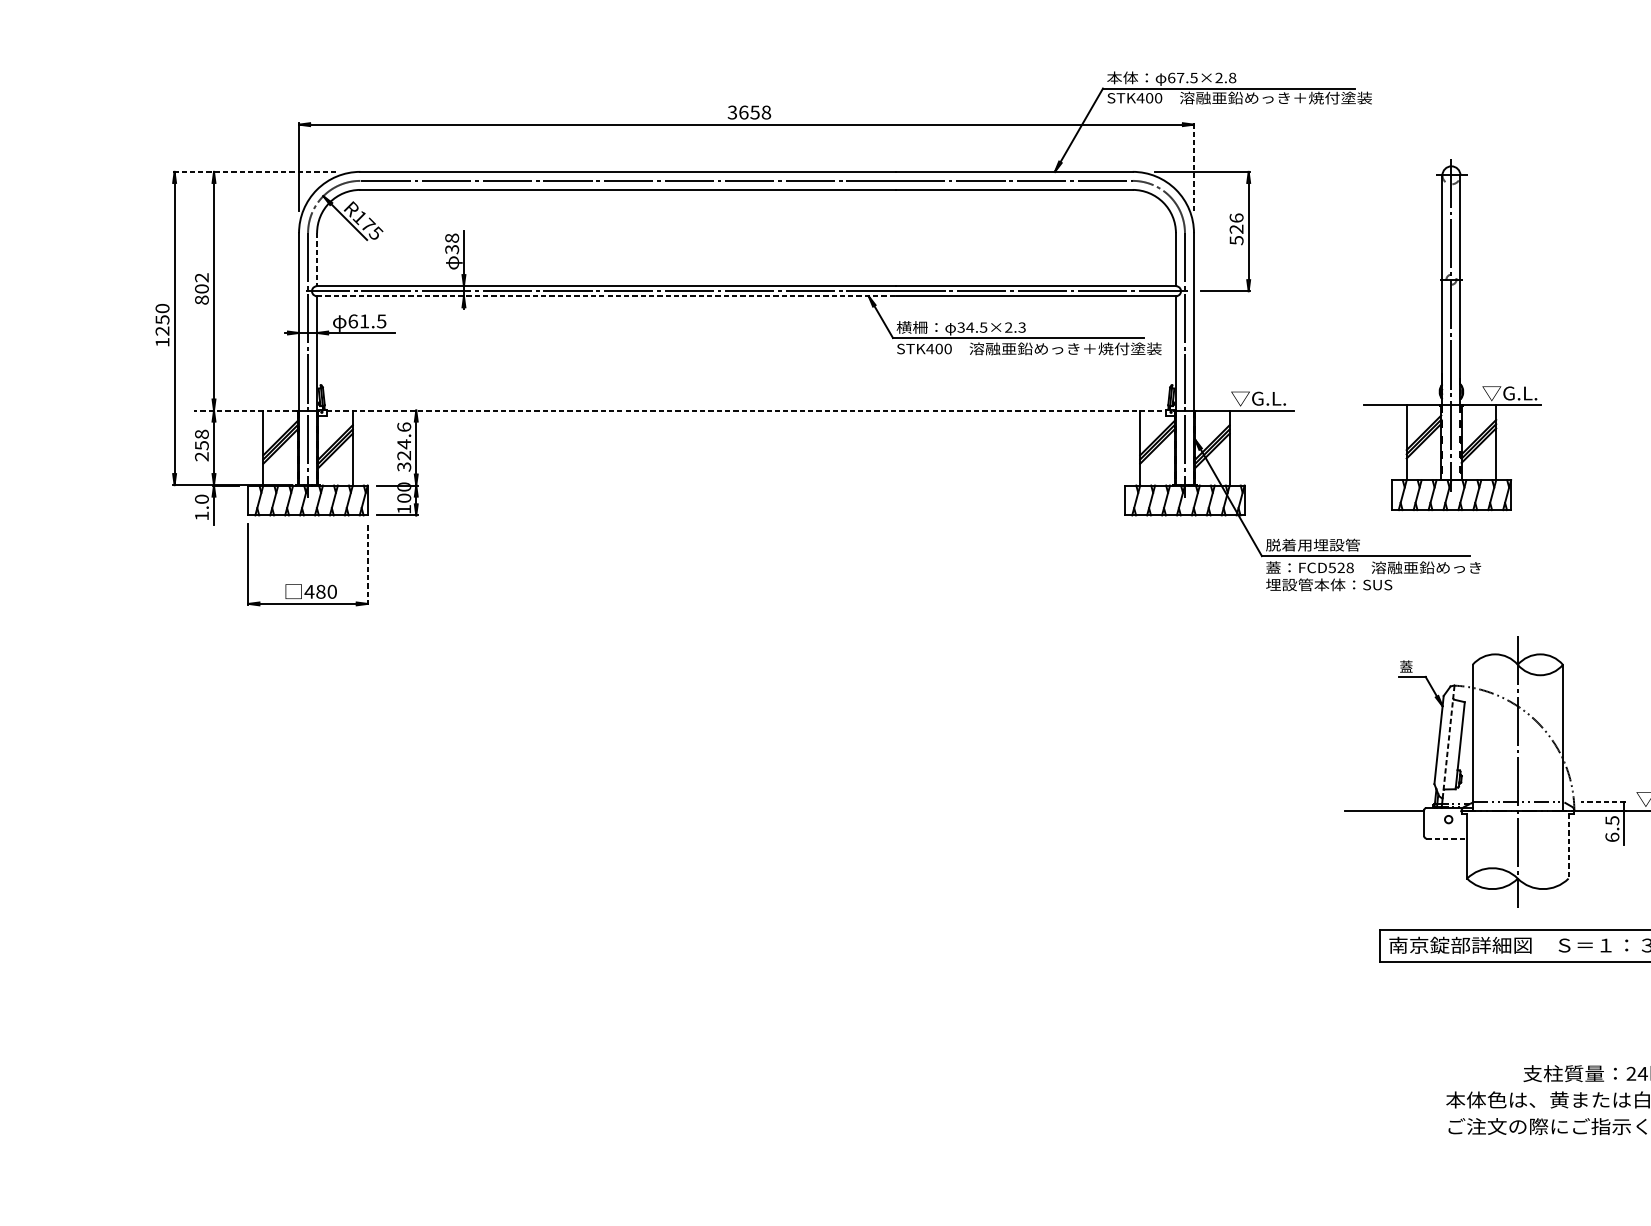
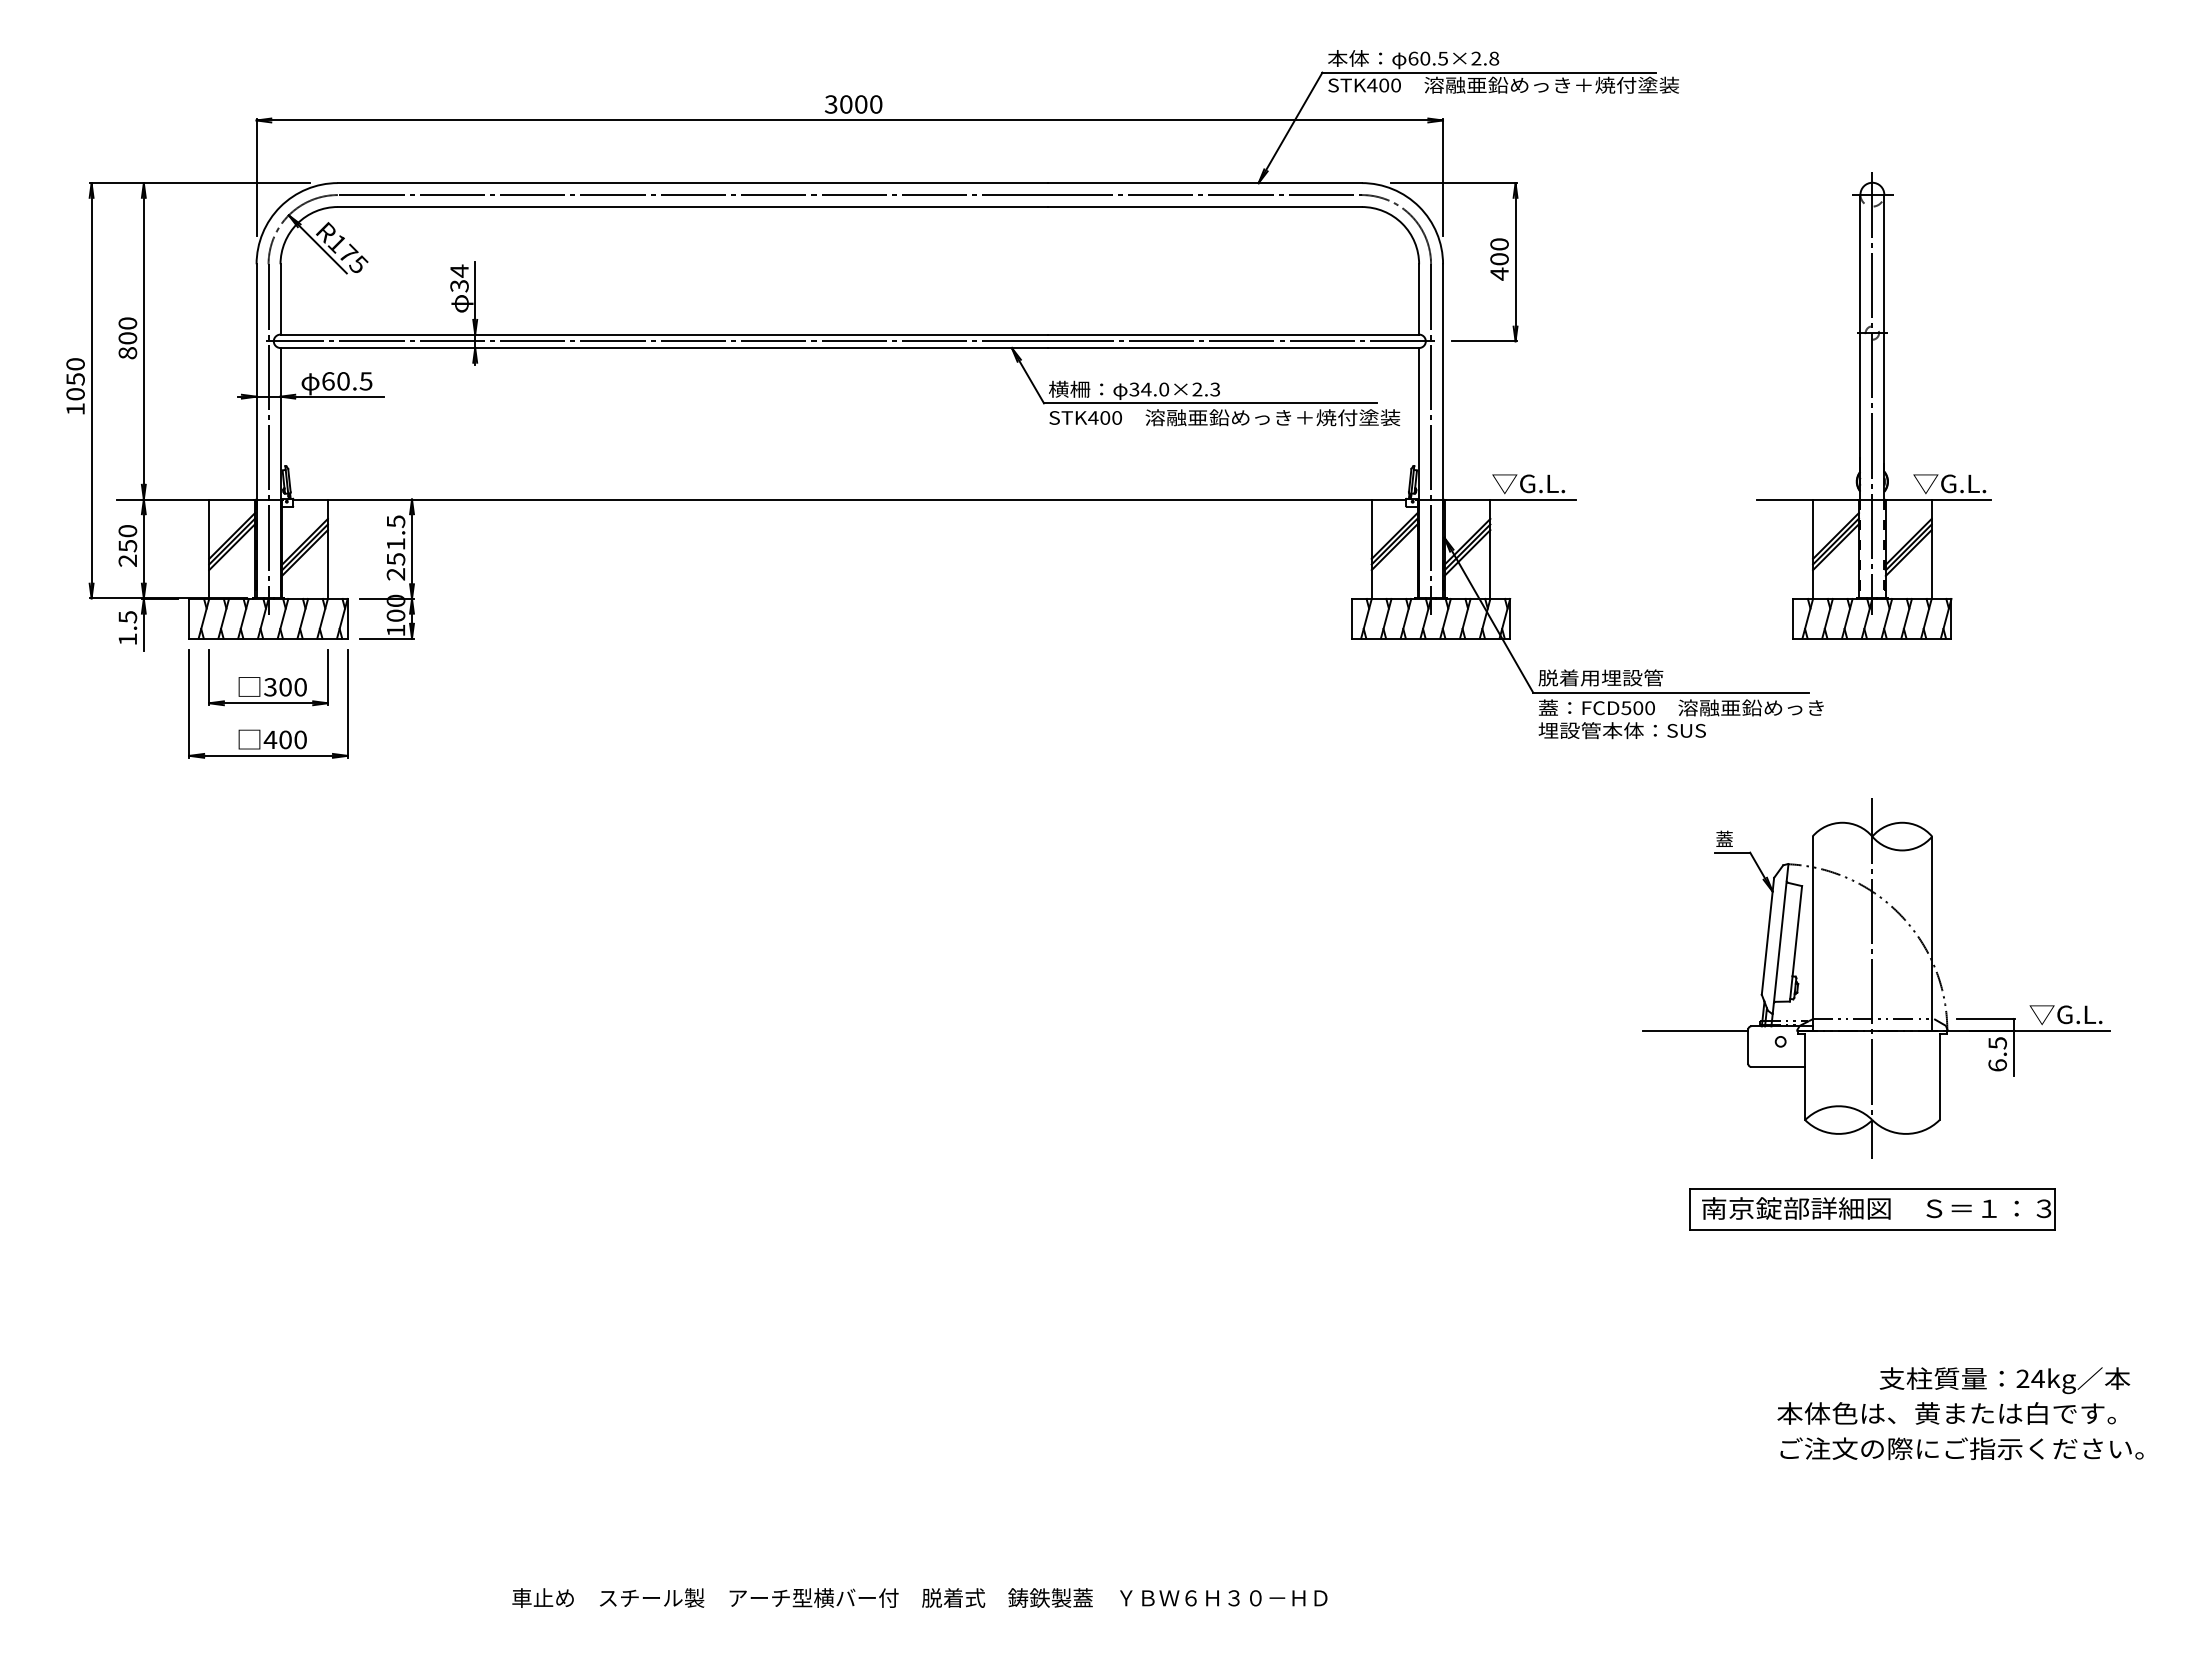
text: (1180, 77) -> (1425, 58), 67.5×2.8 -> 60.5×2.8
text: (755, 112) -> (861, 104), 3658 -> 3000
line: (1194, 167) -> (1443, 177), dashed -> solid
line: (256, 172) -> (200, 183), dashed -> solid
text: (1236, 229) -> (1499, 259), 526 -> 400
text: (452, 237) -> (459, 270), 38 -> 34
line: (317, 259) -> (280, 299), dashed -> solid
text: (201, 277) -> (127, 323), 802 -> 800
line: (606, 296) -> (664, 348), dashed -> solid
text: (364, 321) -> (343, 381), 61.5 -> 60.5
text: (983, 327) -> (1164, 389), 34.5×2.3 -> 34.0×2.3
text: (162, 331) -> (75, 394), 1250 -> 1050
part: (1452, 334) -> (1873, 405), moved
line: (244, 410) -> (184, 499), dashed -> solid
line: (747, 410) -> (850, 499), dashed -> solid
text: (201, 434) -> (127, 531), 258 -> 250
text: (403, 446) -> (395, 547), 324.6 -> 251.5
text: (201, 499) -> (127, 617), 1.0 -> 1.5
part: (308, 544) -> (268, 677), added
line: (367, 564) -> (347, 703), dashed -> solid
text: (1345, 568) -> (1644, 708), FCD528 -> FCD500
text: (320, 591) -> (285, 739), 480 -> 400
line: (1448, 742) -> (1780, 939), dashed -> solid
line: (1603, 802) -> (1985, 1019), dashed -> solid
line: (1447, 838) -> (1778, 1066), dashed -> solid
line: (1568, 846) -> (1939, 1077), dashed -> solid

